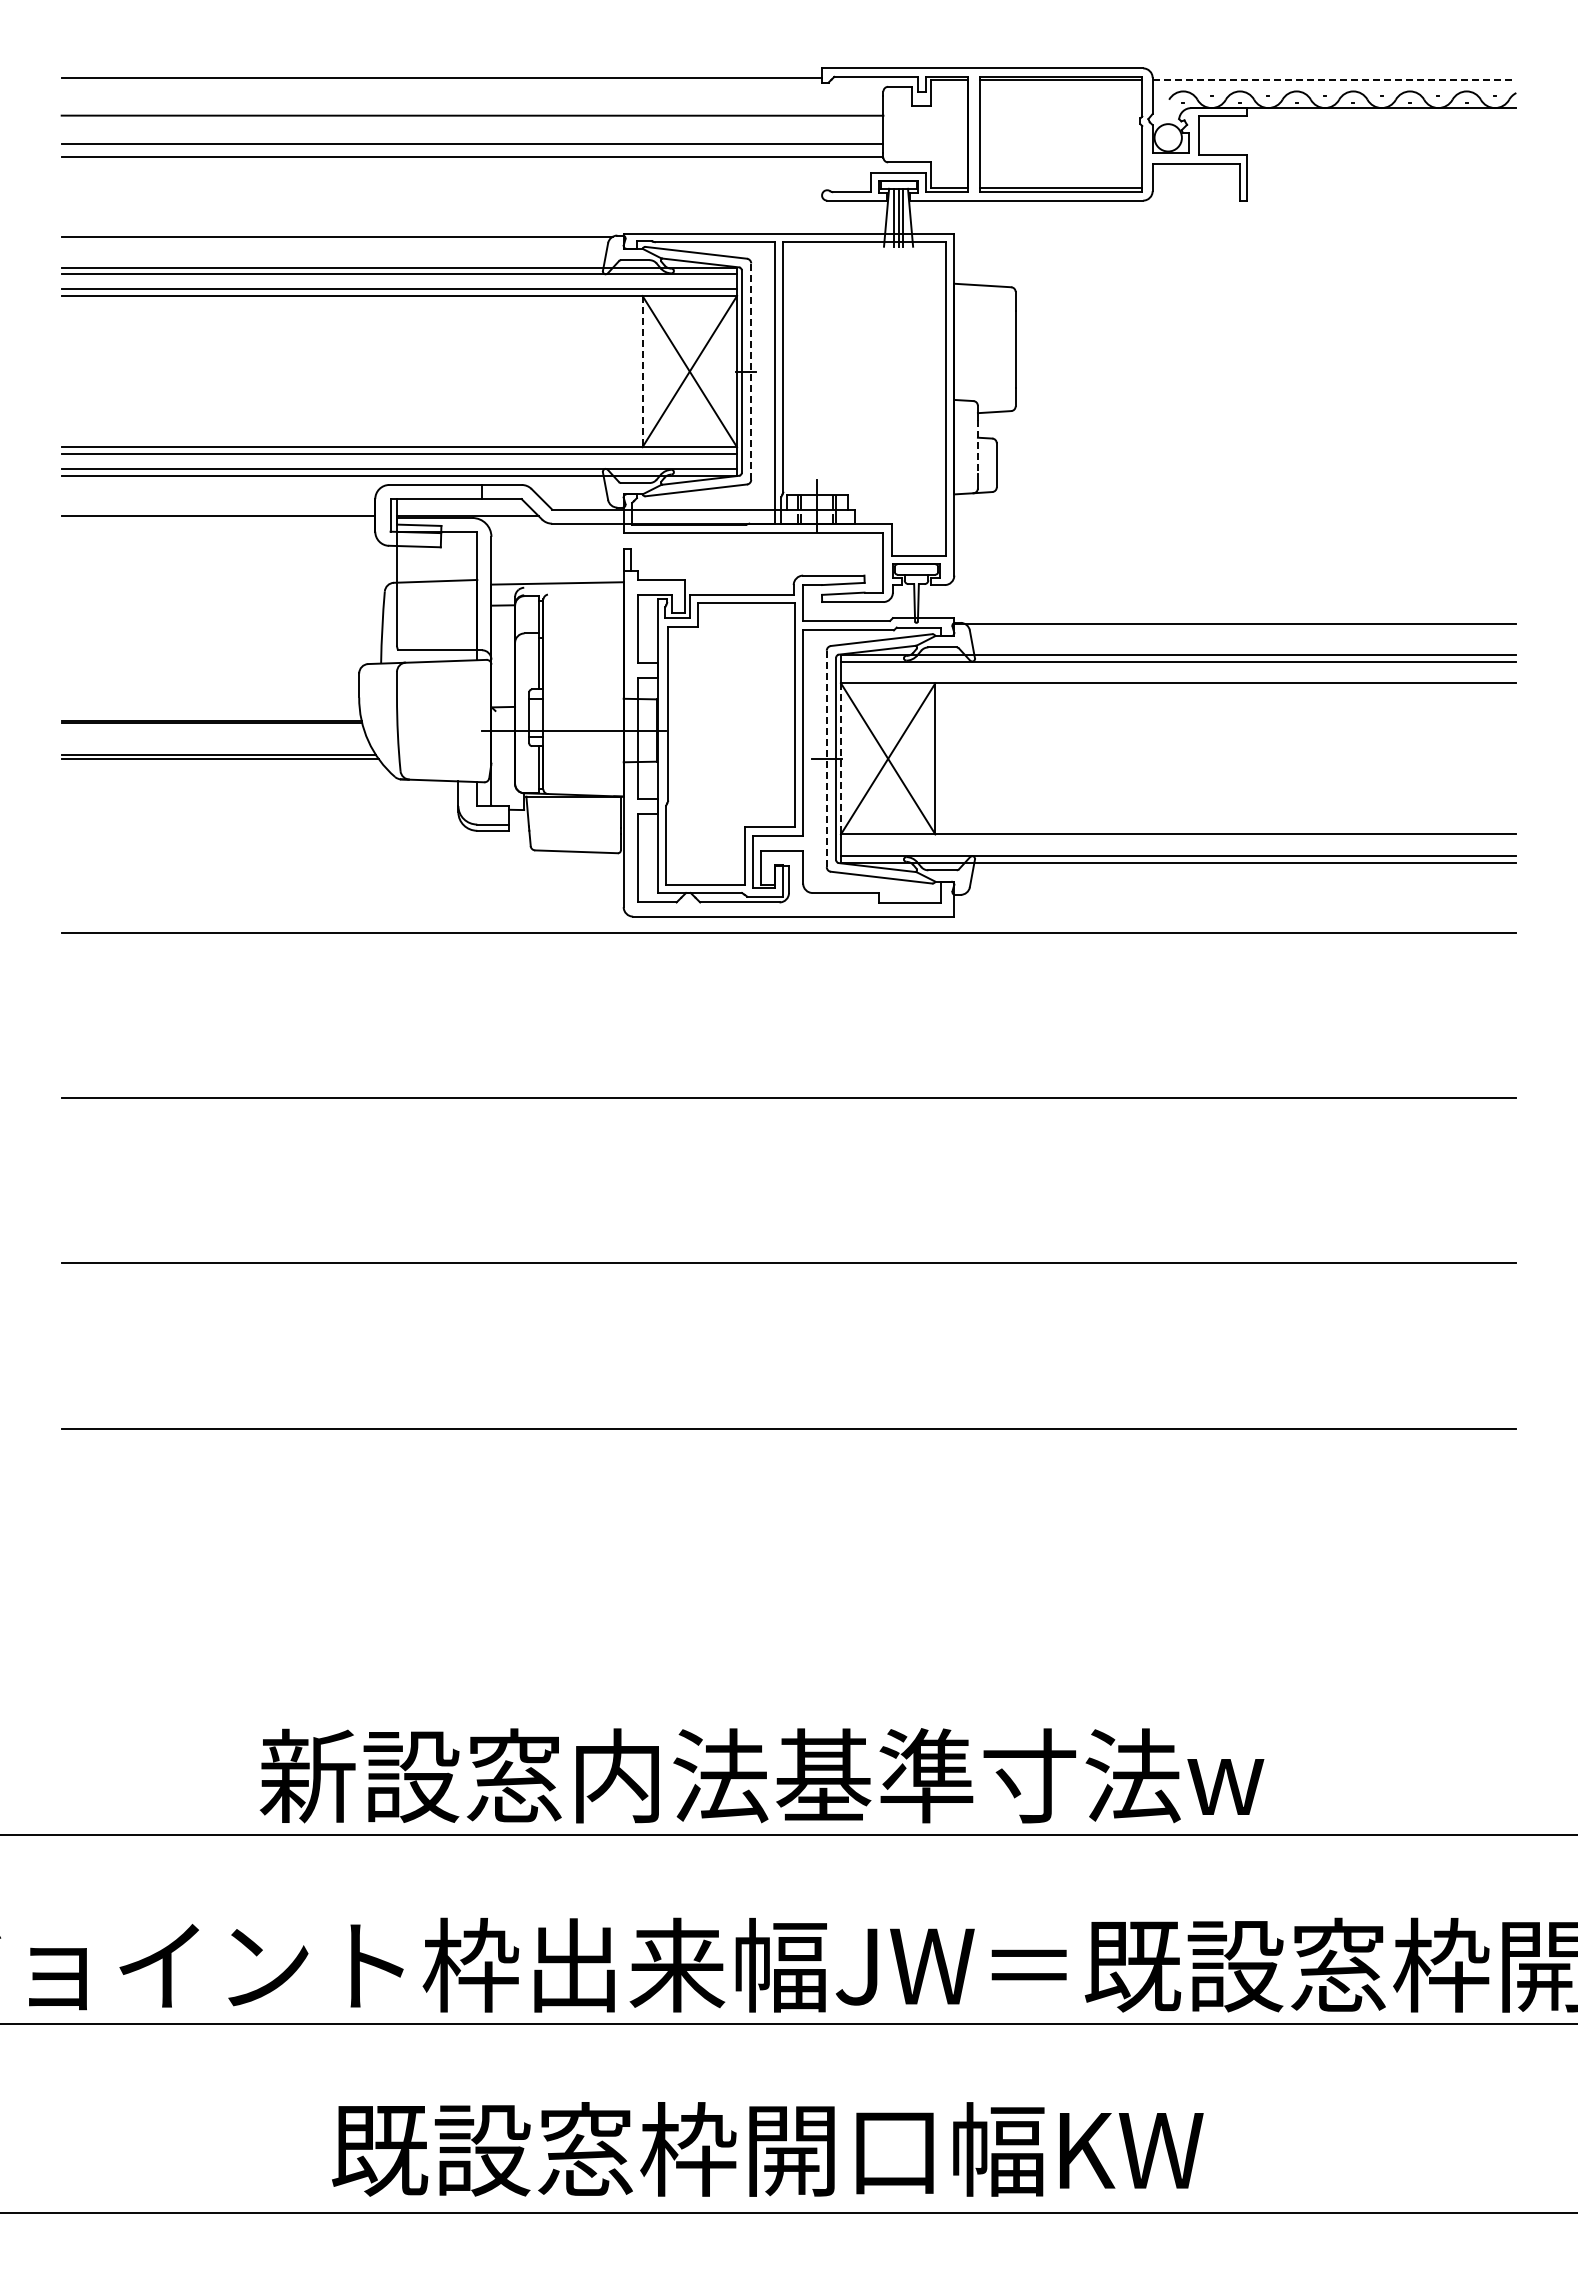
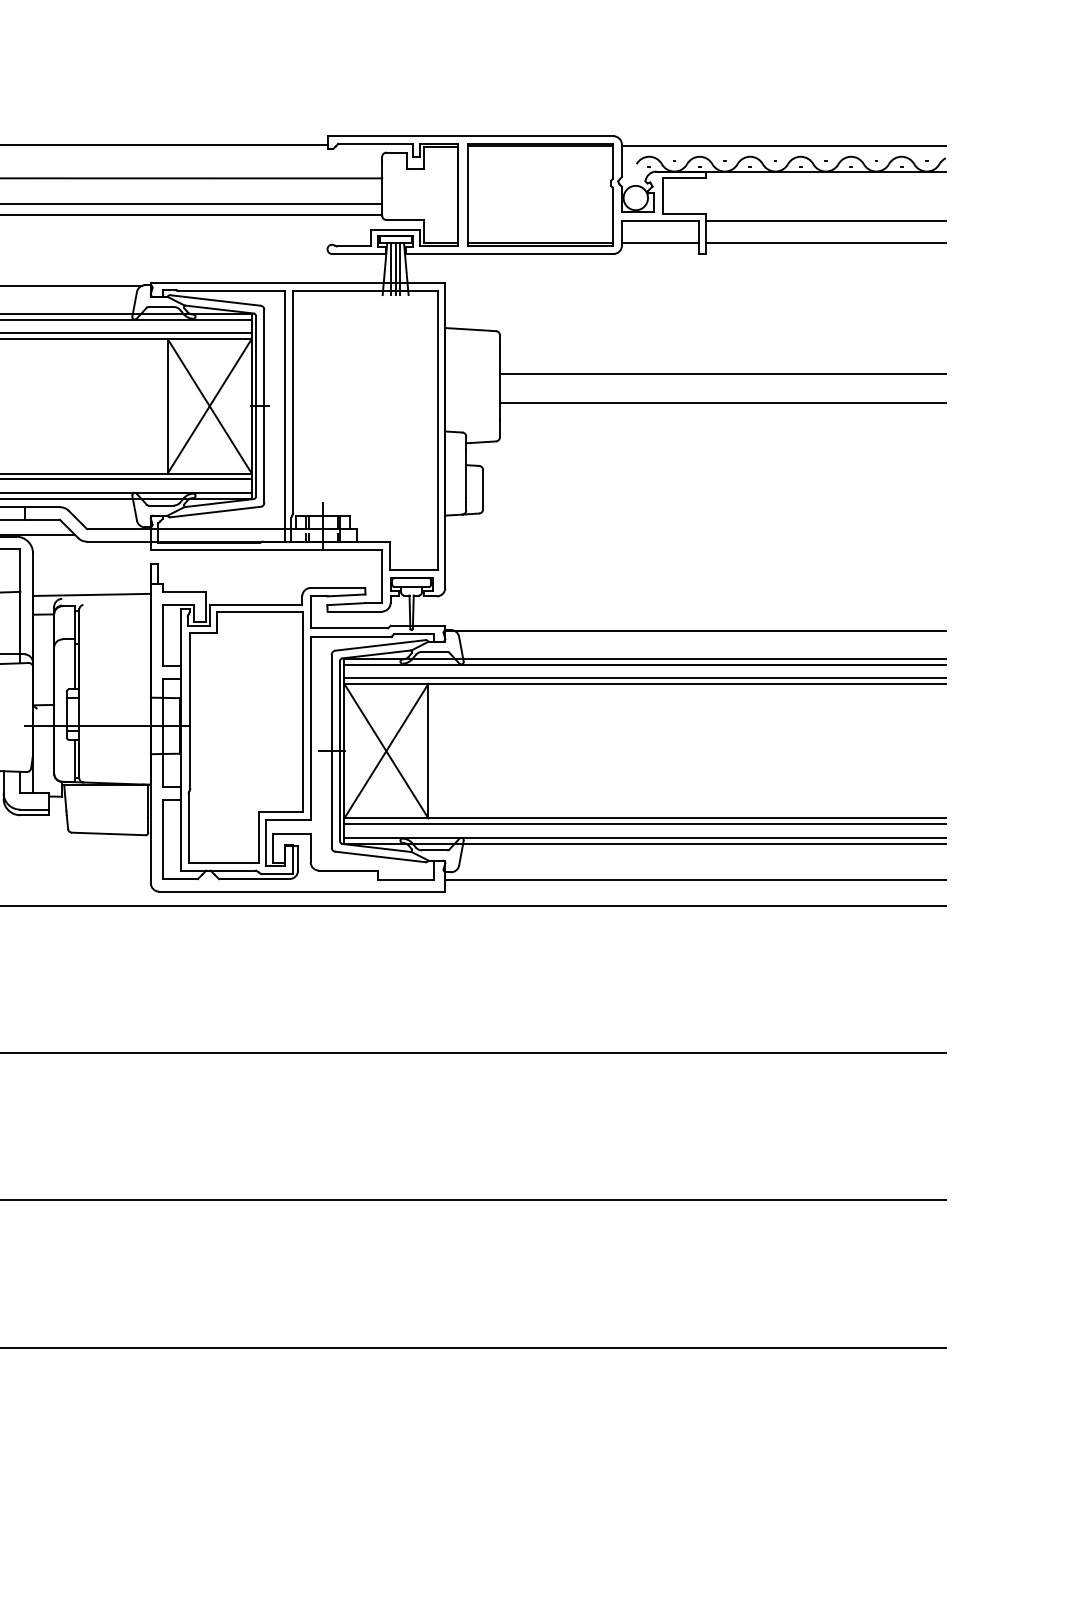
line: (1334, 79) -> (783, 146), dashed -> solid
line: (1381, 163) -> (825, 220), added
line: (1195, 188) -> (660, 243), added
line: (1381, 188) -> (825, 243), added
line: (1265, 335) -> (722, 374), added
line: (1265, 367) -> (722, 402), added
line: (642, 371) -> (167, 406), dashed -> solid
line: (751, 371) -> (264, 406), dashed -> solid
line: (977, 447) -> (465, 473), dashed -> solid
line: (1178, 676) -> (644, 677), added
line: (826, 758) -> (331, 750), dashed -> solid
line: (840, 758) -> (343, 750), dashed -> solid
line: (1178, 841) -> (644, 824), added
line: (1235, 903) -> (695, 879), added

